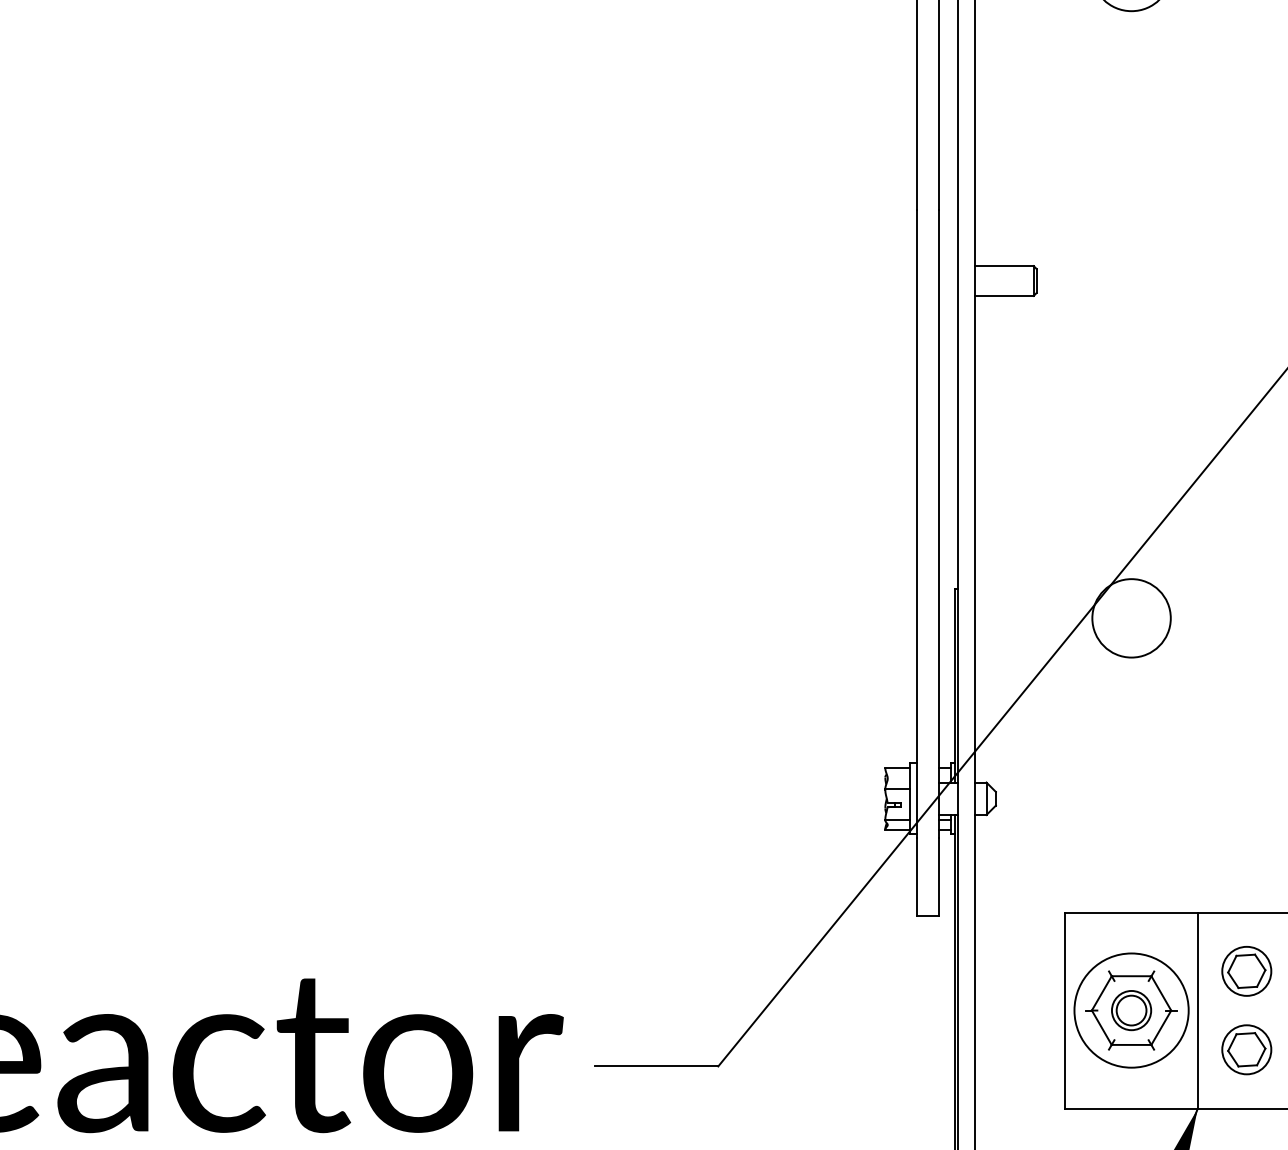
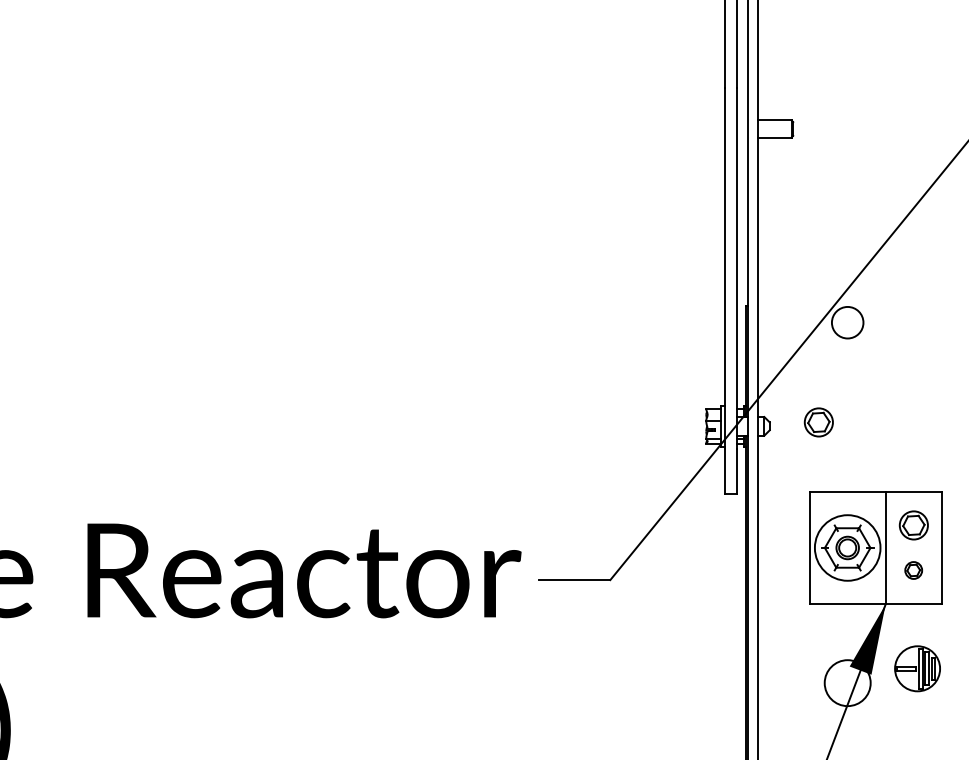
circle: (1131, 617) -> (847, 322), size x0.7
part: (1080, 792) -> (818, 422), added
part: (1246, 1049) -> (913, 570), size x0.6

